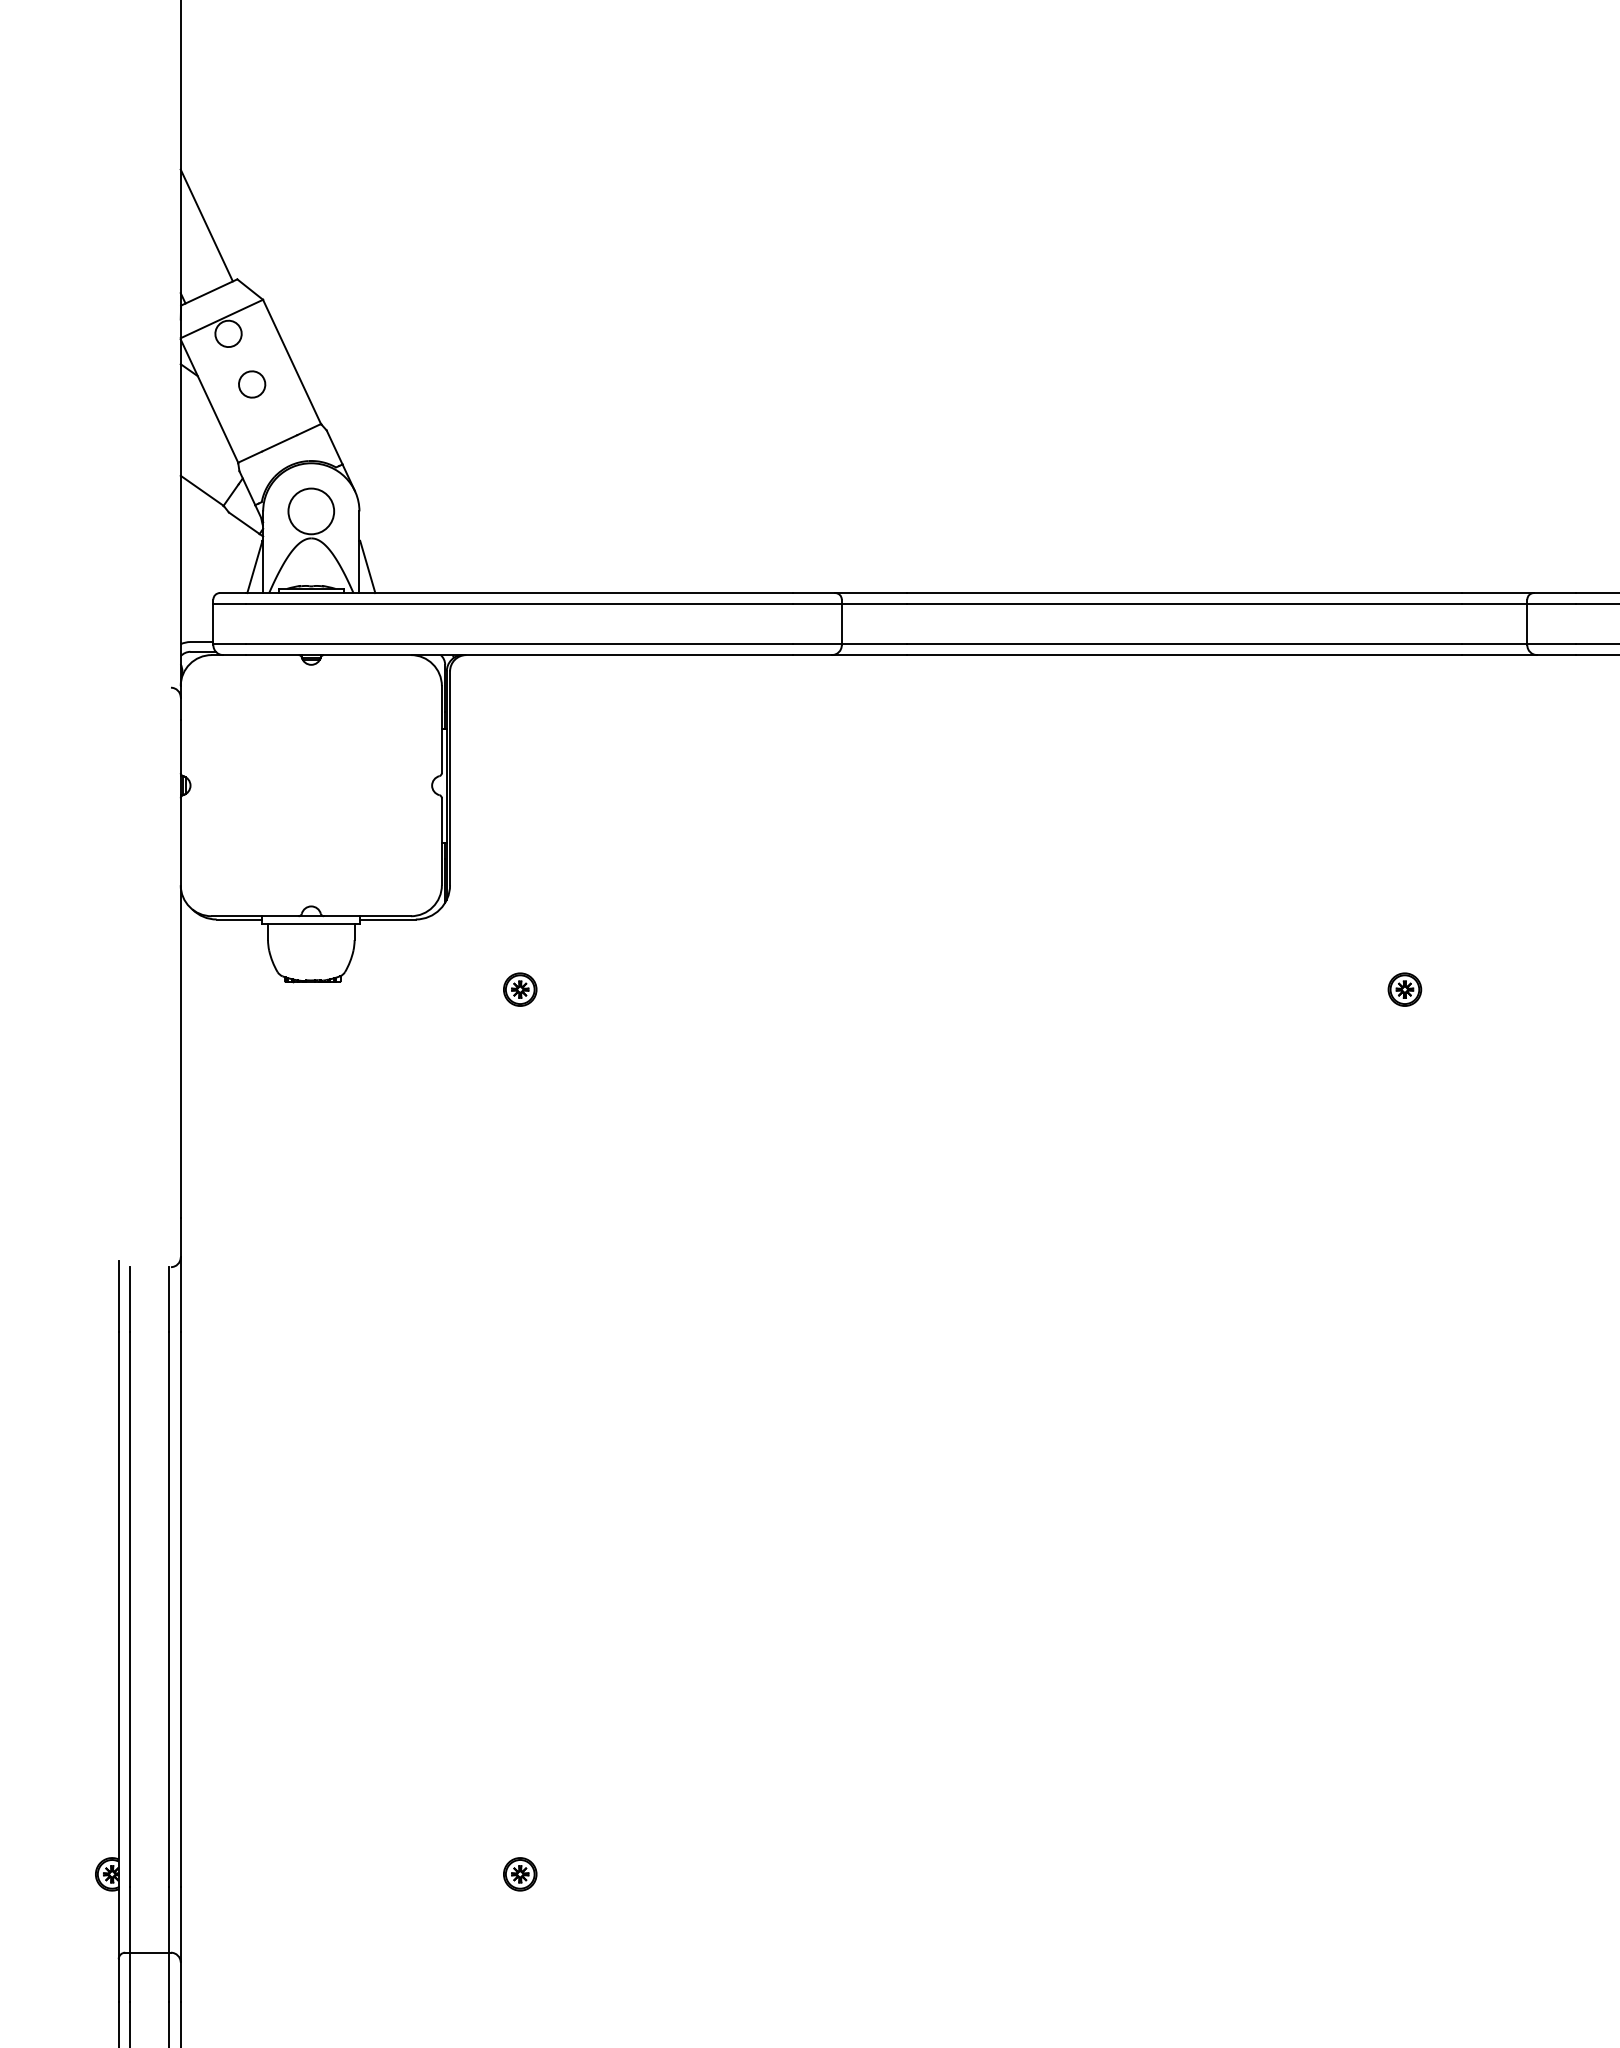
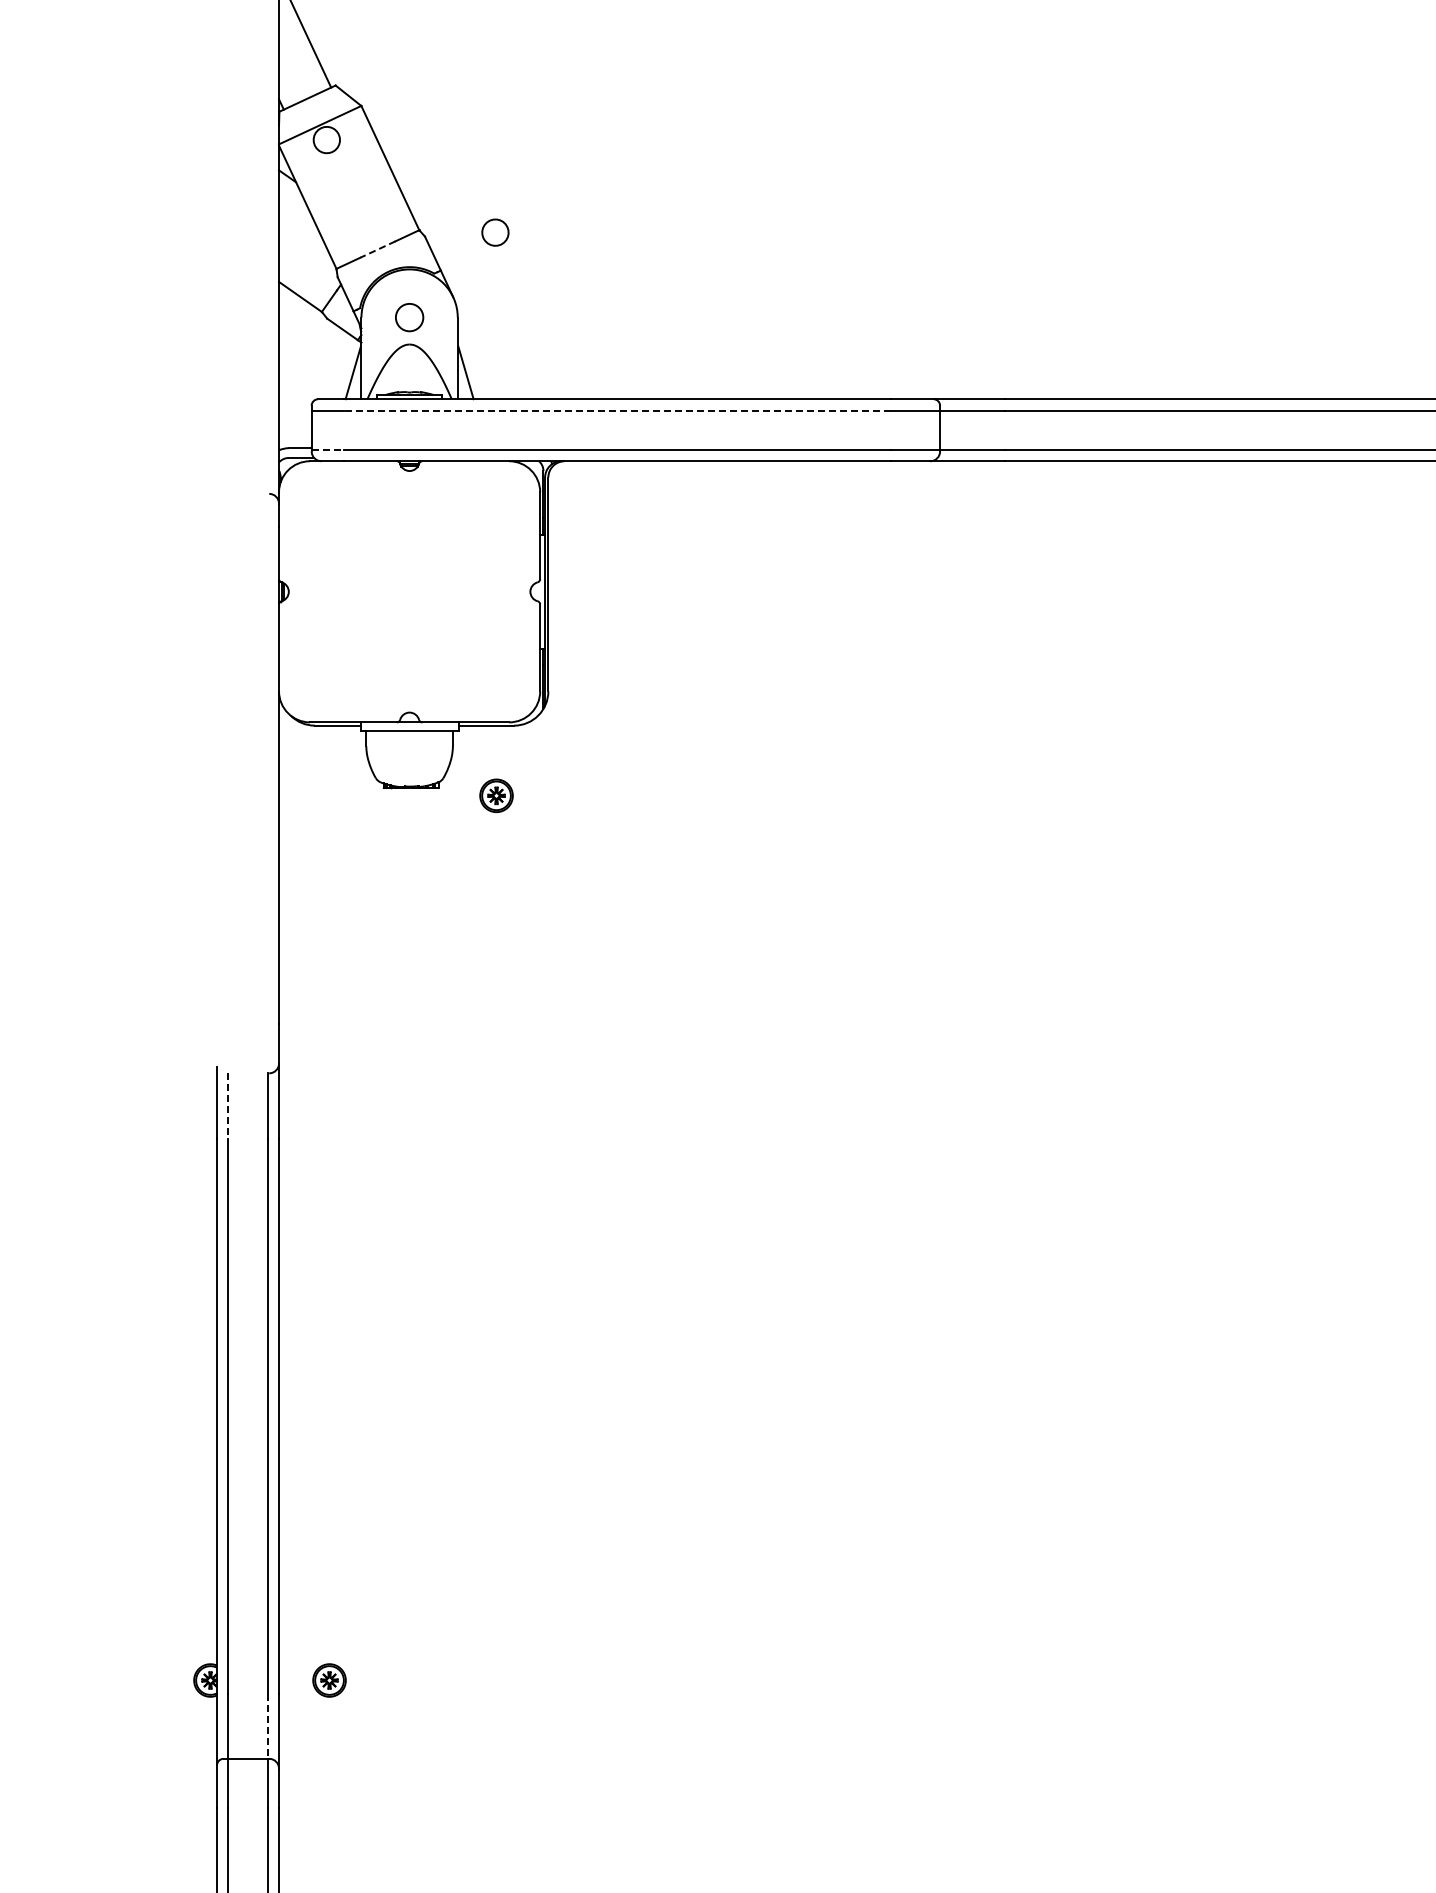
part: (252, 384) -> (495, 232), moved
line: (279, 443) -> (377, 249), solid -> dashed
circle: (311, 511) -> (409, 317), size x0.6
line: (518, 604) -> (616, 410), solid -> dashed
line: (230, 643) -> (328, 449), solid -> dashed
part: (520, 989) -> (496, 795), moved
line: (130, 1299) -> (228, 1105), solid -> dashed
part: (520, 1874) -> (329, 1680), moved
line: (169, 1920) -> (267, 1726), solid -> dashed

